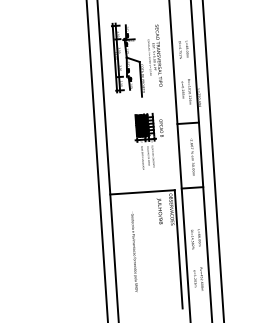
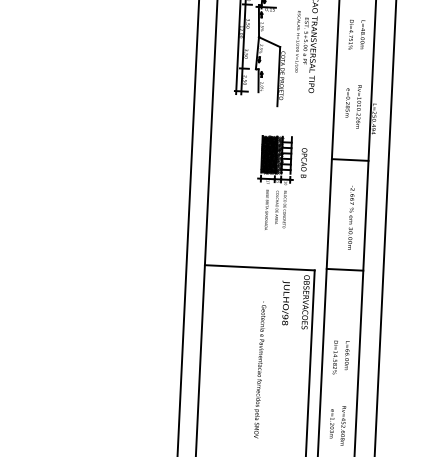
text: (134, 251) -> (260, 369), moved

